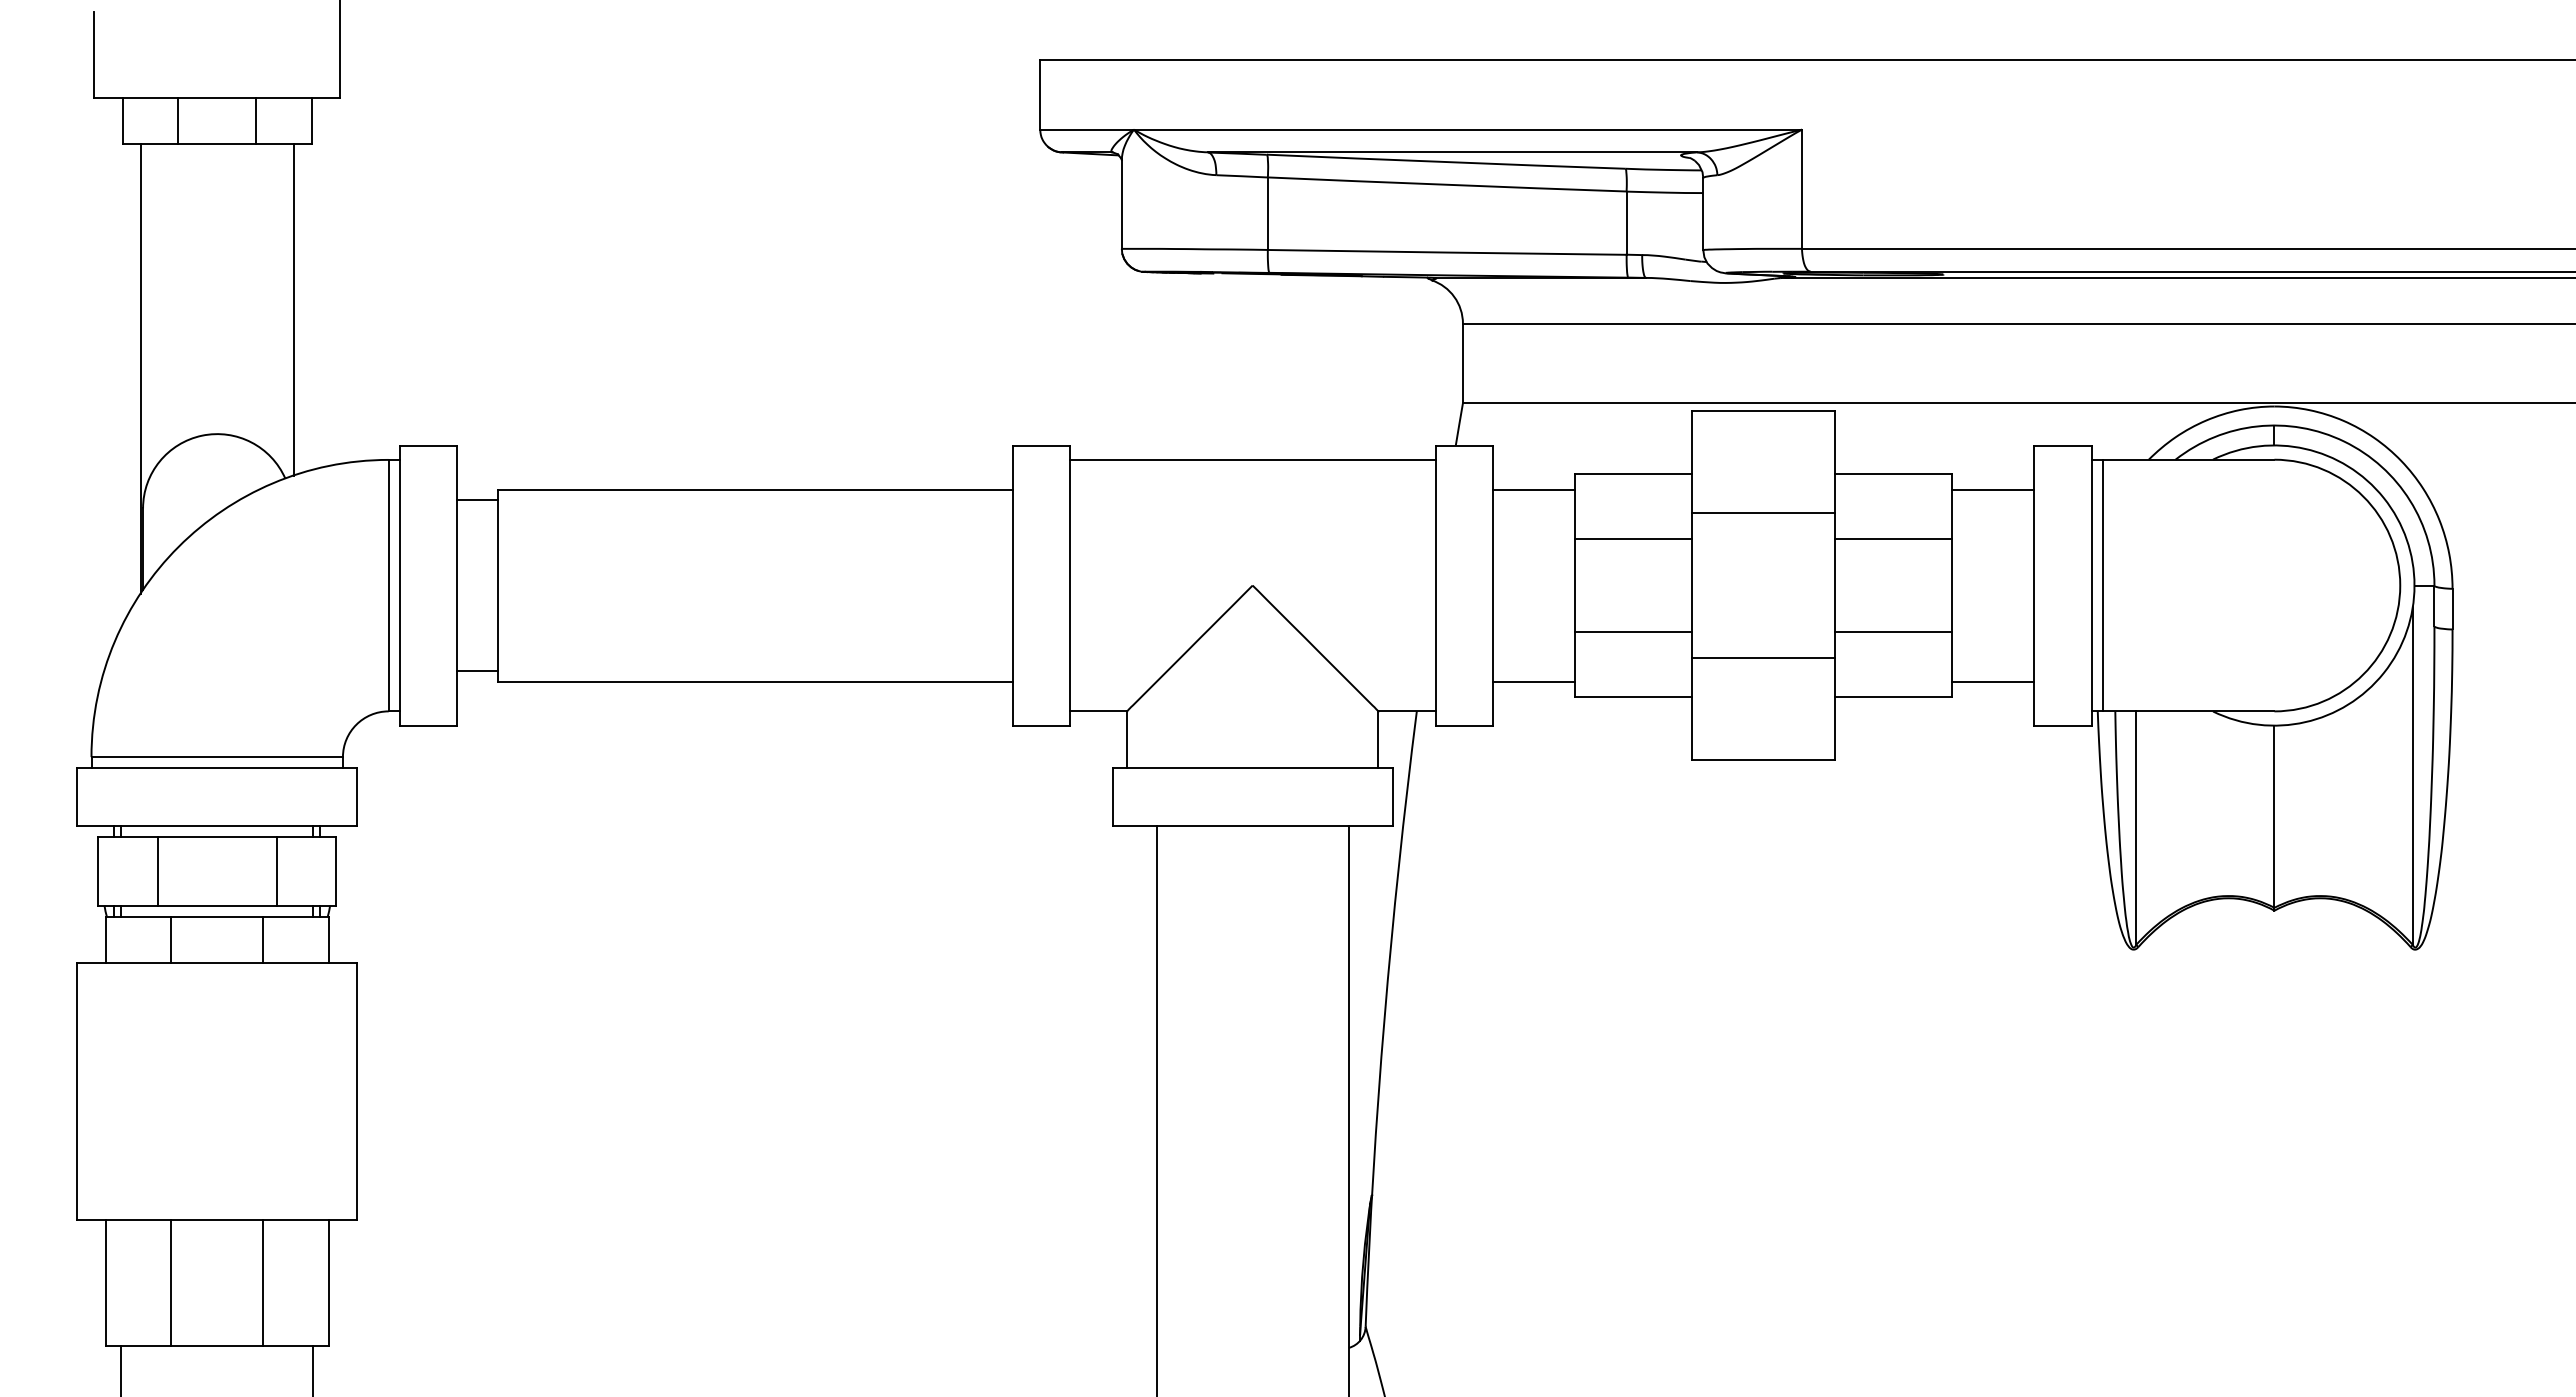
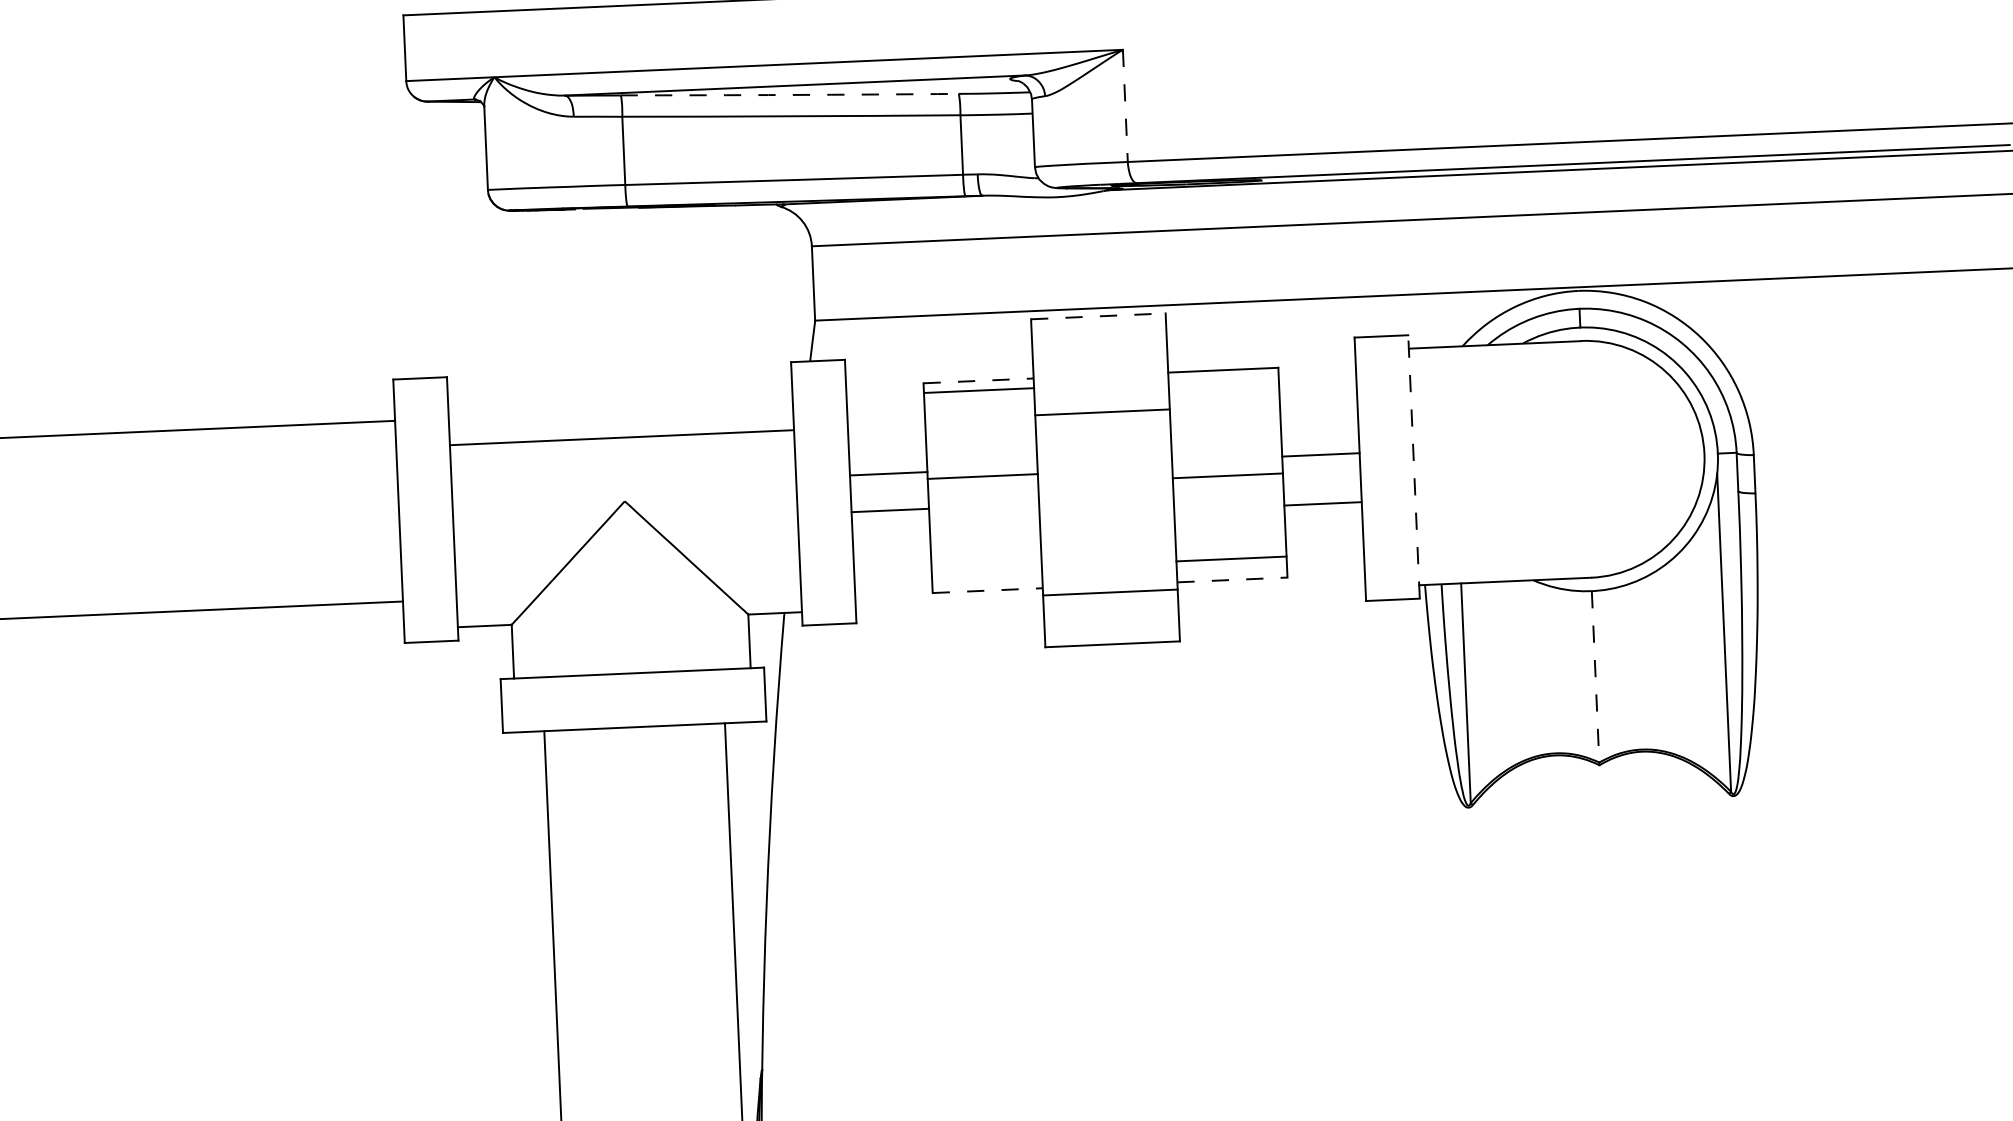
arc: (1446, 162) -> (789, 95), solid -> dashed
line: (1802, 189) -> (1125, 106), solid -> dashed
line: (1763, 411) -> (1098, 316), solid -> dashed
line: (1252, 459) -> (621, 437), moved
line: (1633, 474) -> (978, 381), solid -> dashed
line: (1533, 489) -> (888, 473), moved
line: (1993, 489) -> (1321, 454), moved
line: (1633, 539) -> (978, 390), moved
line: (1893, 539) -> (1227, 475), moved
line: (2091, 585) -> (1413, 466), solid -> dashed
line: (2103, 585) -> (1425, 466), removed
line: (1633, 631) -> (982, 476), moved
line: (1893, 631) -> (1231, 558), moved
line: (1763, 657) -> (1110, 592), moved
line: (1533, 681) -> (889, 510), moved
line: (1993, 681) -> (1323, 503), moved
line: (1633, 697) -> (987, 591), solid -> dashed
line: (1893, 697) -> (1232, 580), solid -> dashed
line: (2274, 817) -> (1595, 677), solid -> dashed

